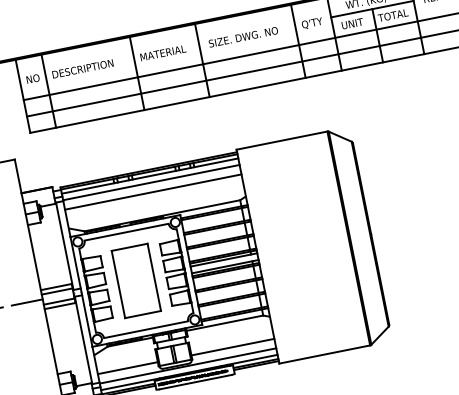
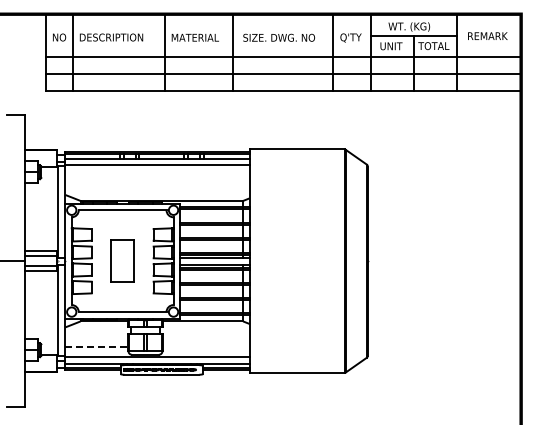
line: (153, 192) -> (157, 175), removed
part: (136, 280) -> (122, 260), size x0.6
line: (233, 347) -> (206, 347), removed
line: (128, 368) -> (97, 347), solid -> dashed

